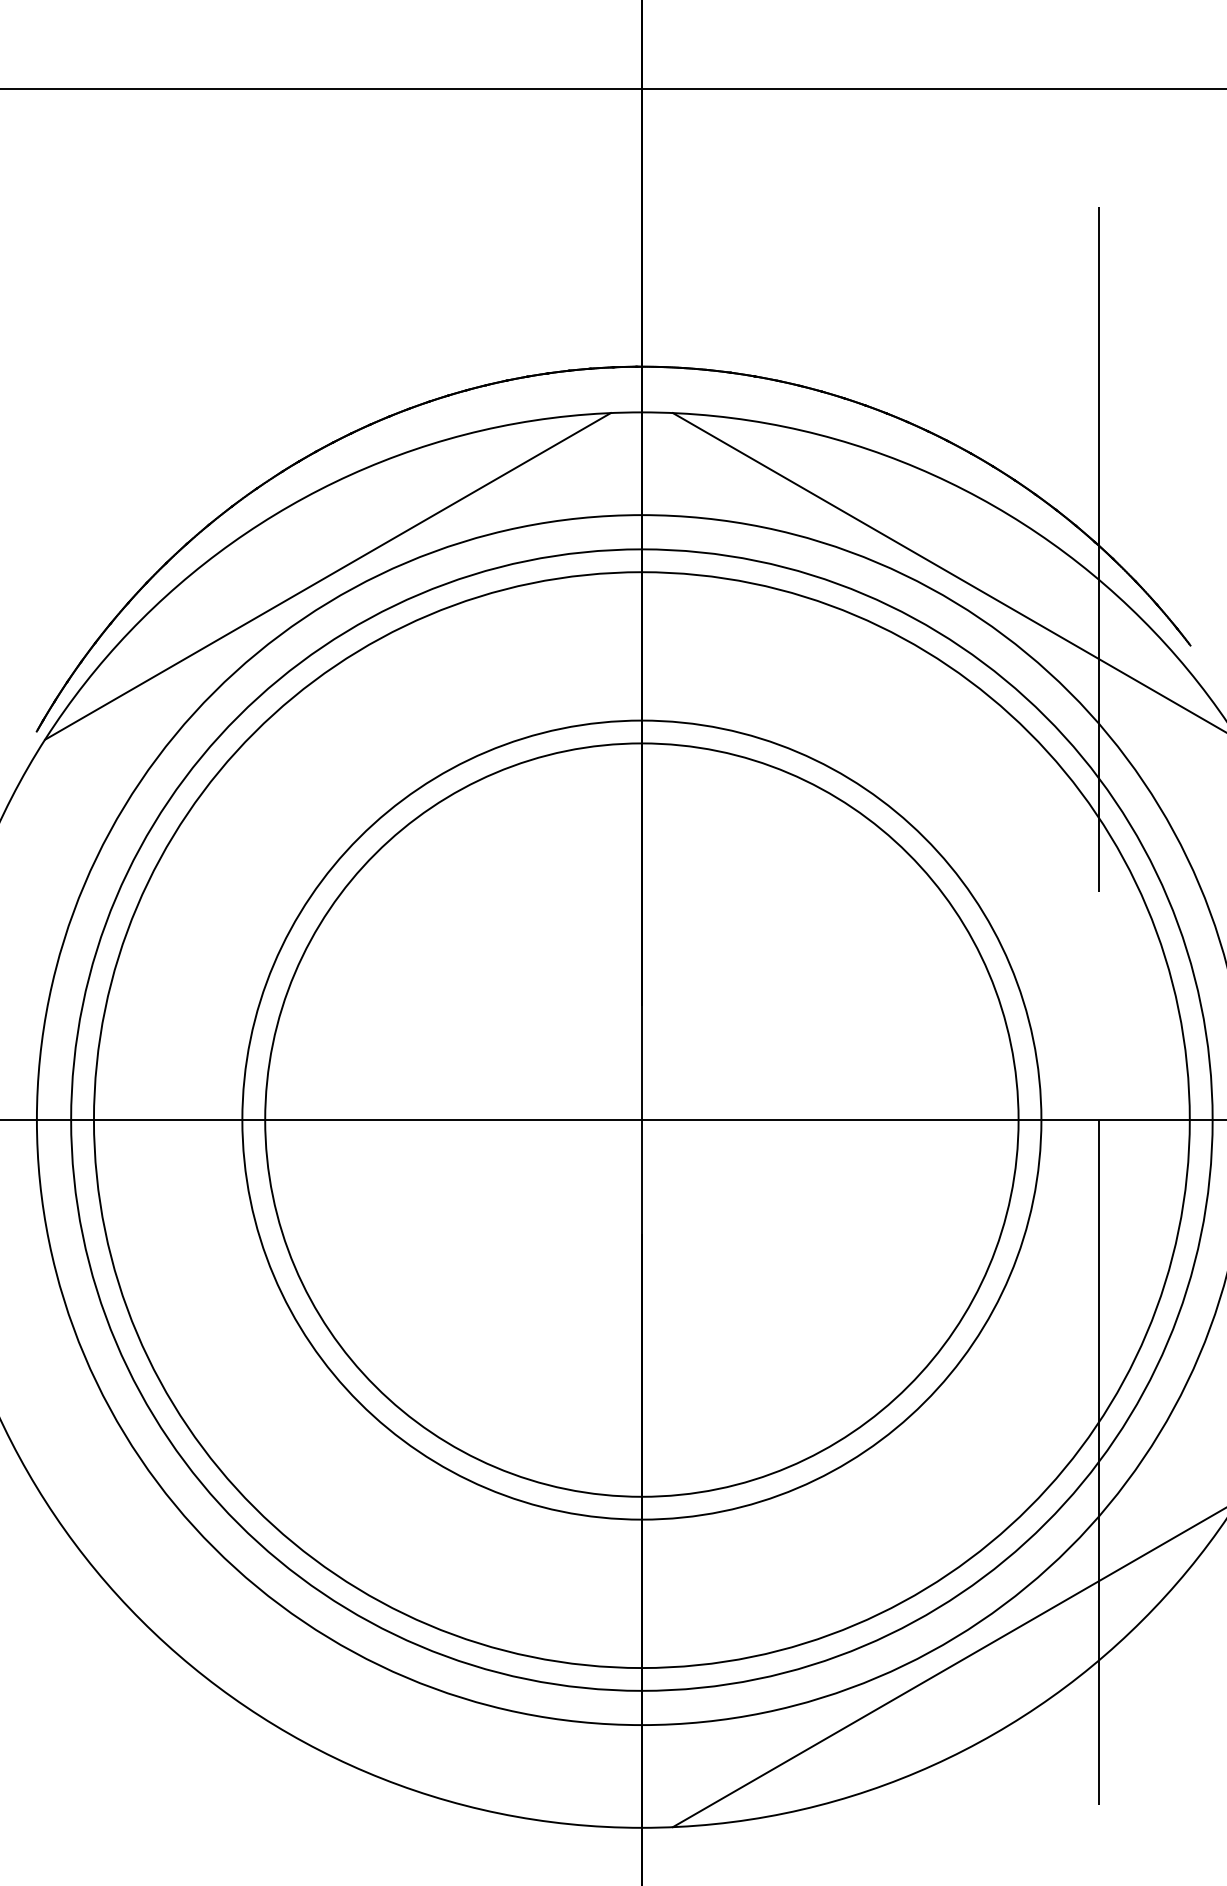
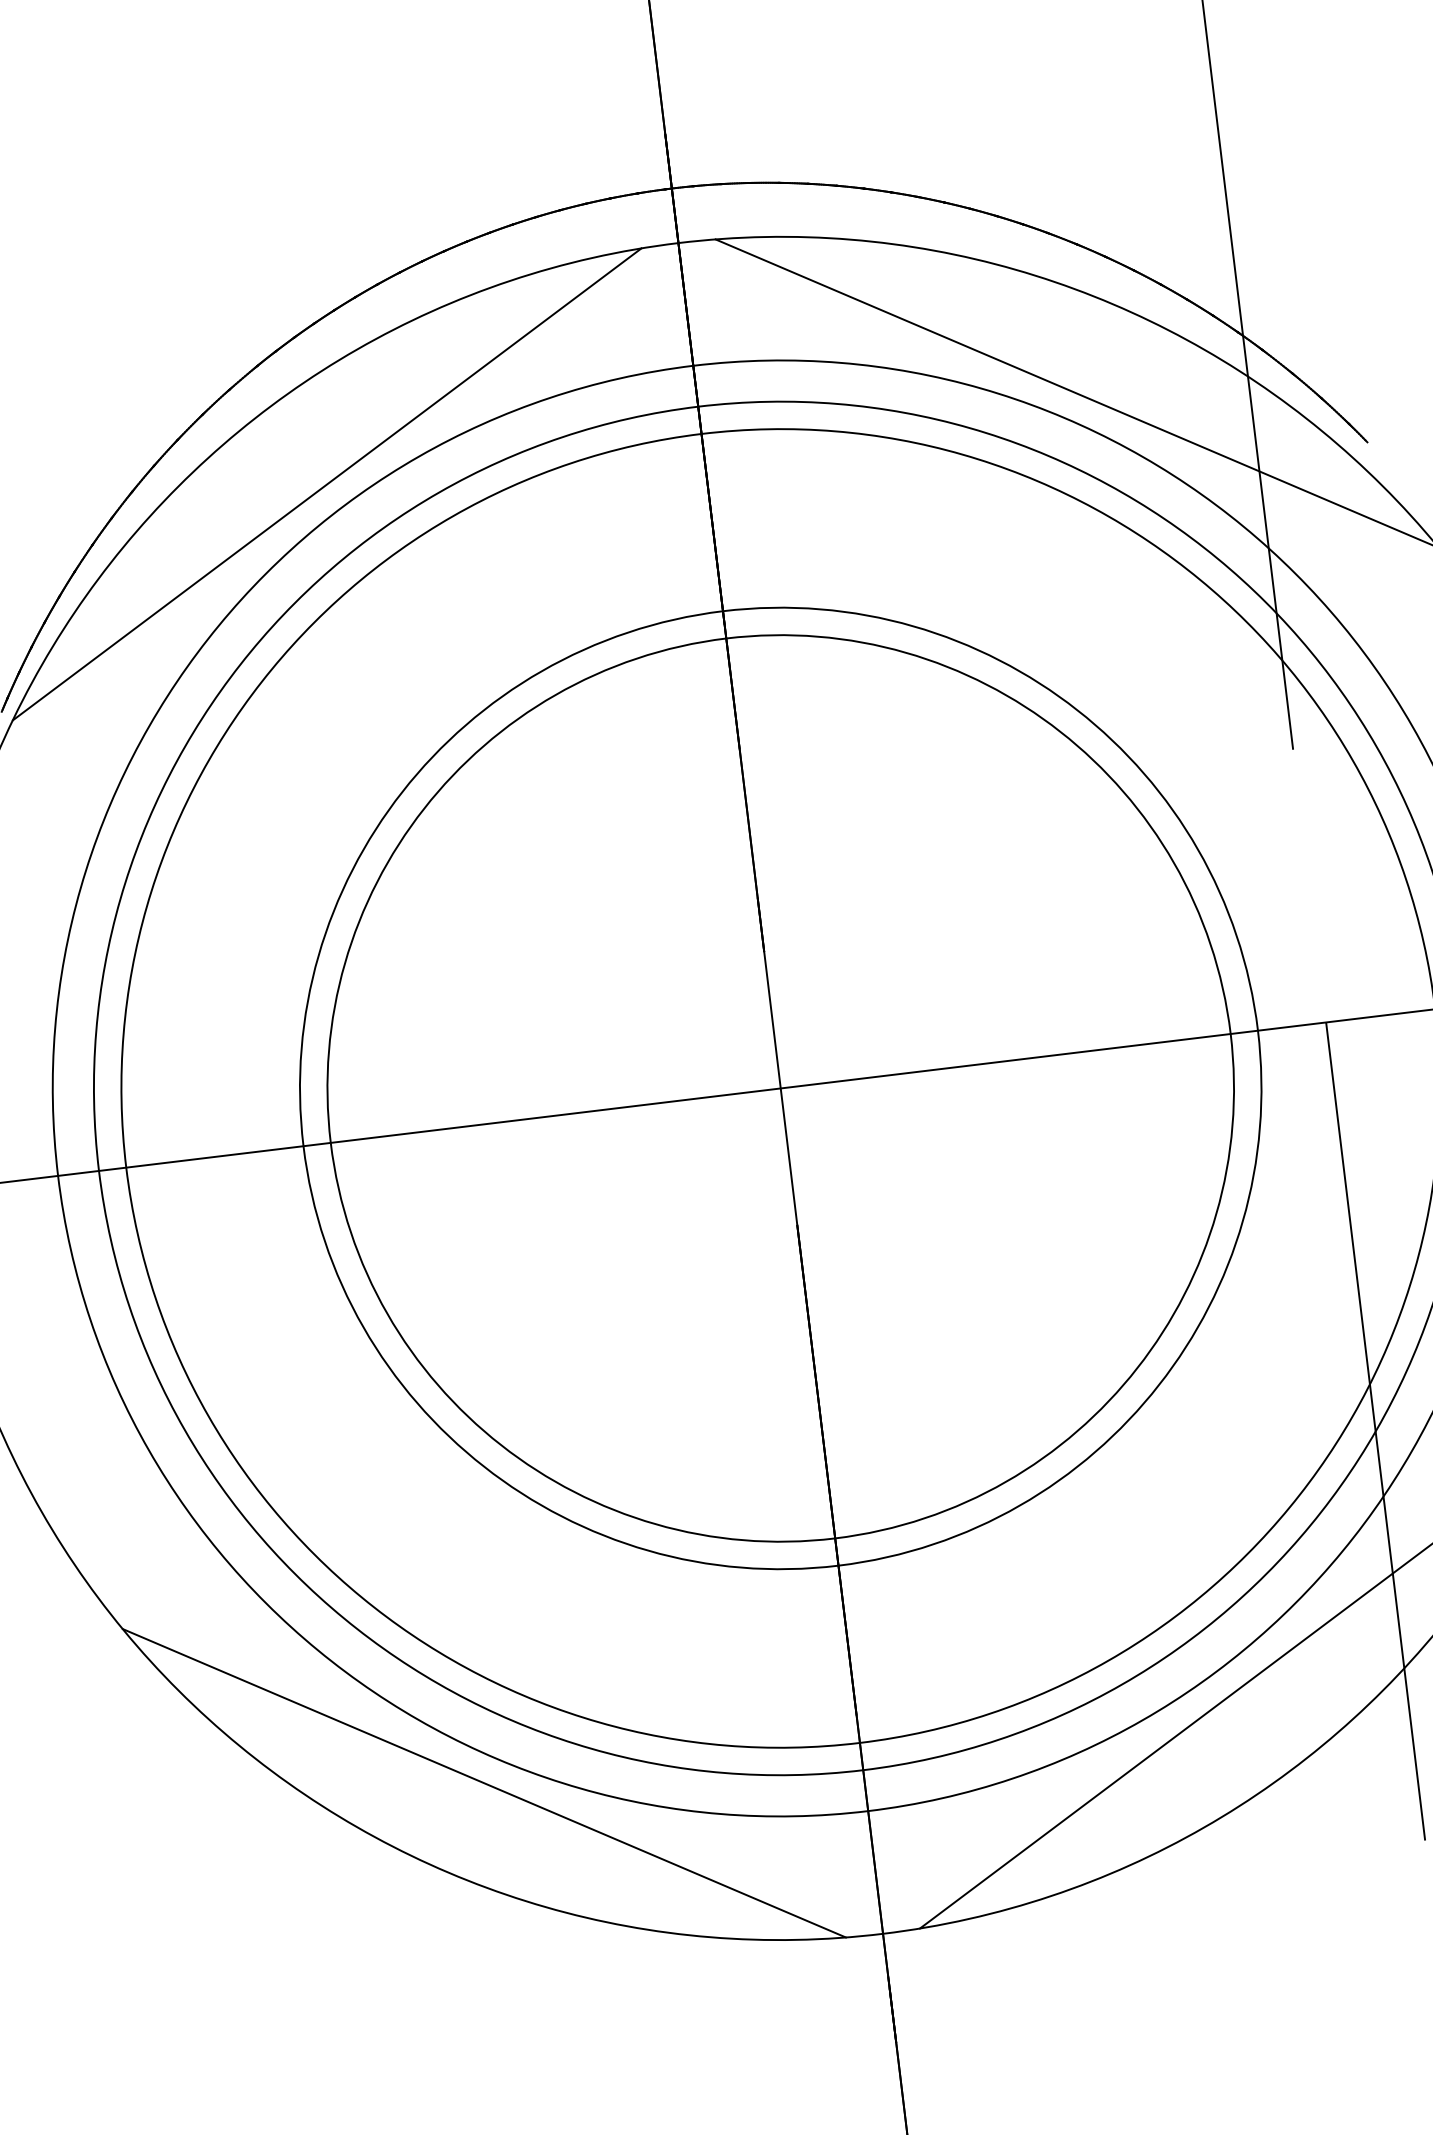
line: (327, 1663) -> (483, 1782), added

